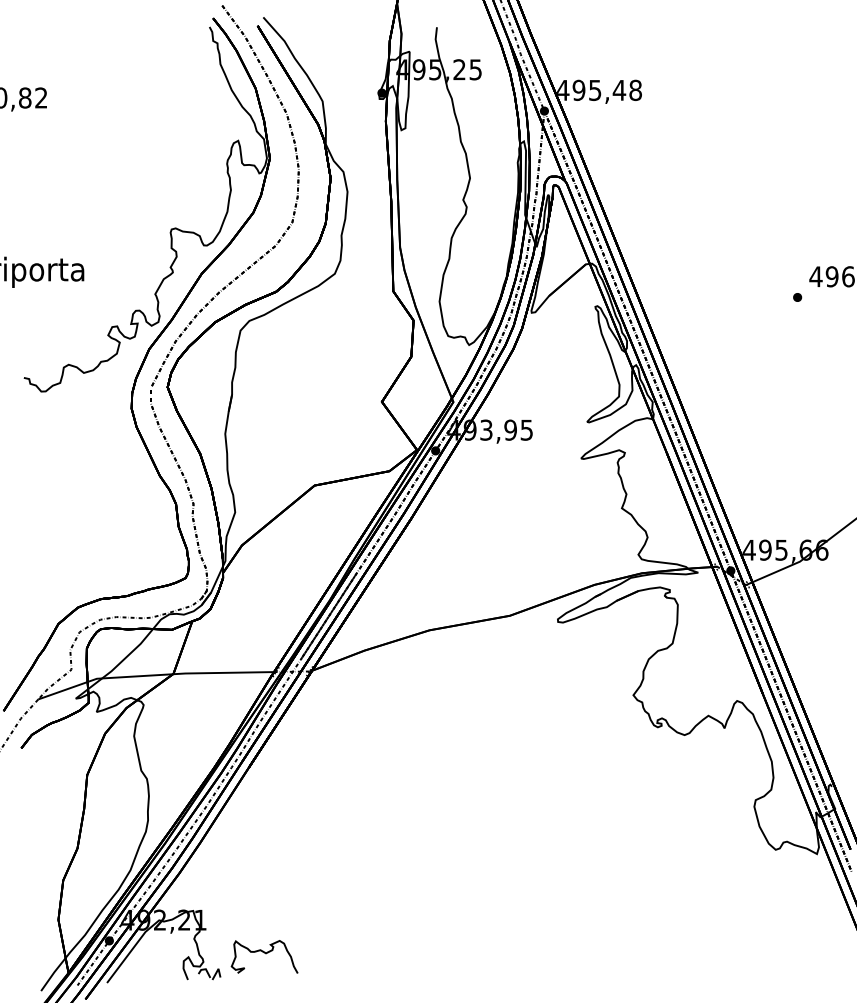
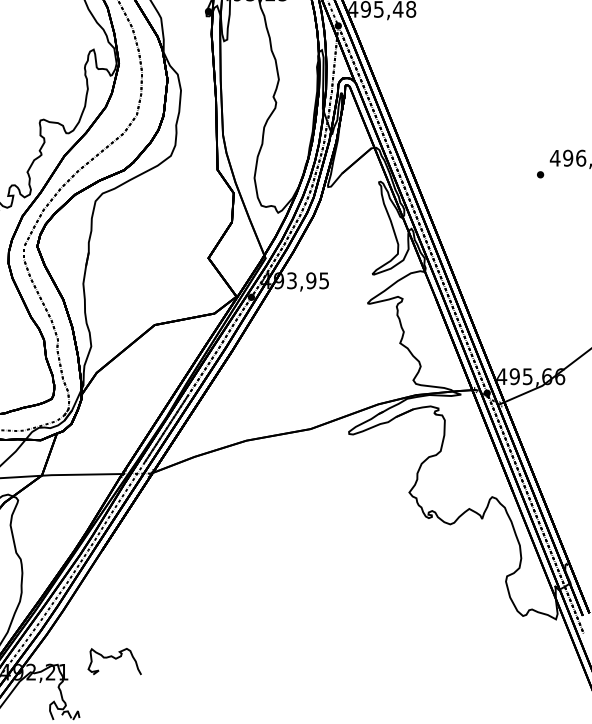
curve: (265, 954) -> (115, 659), moved

